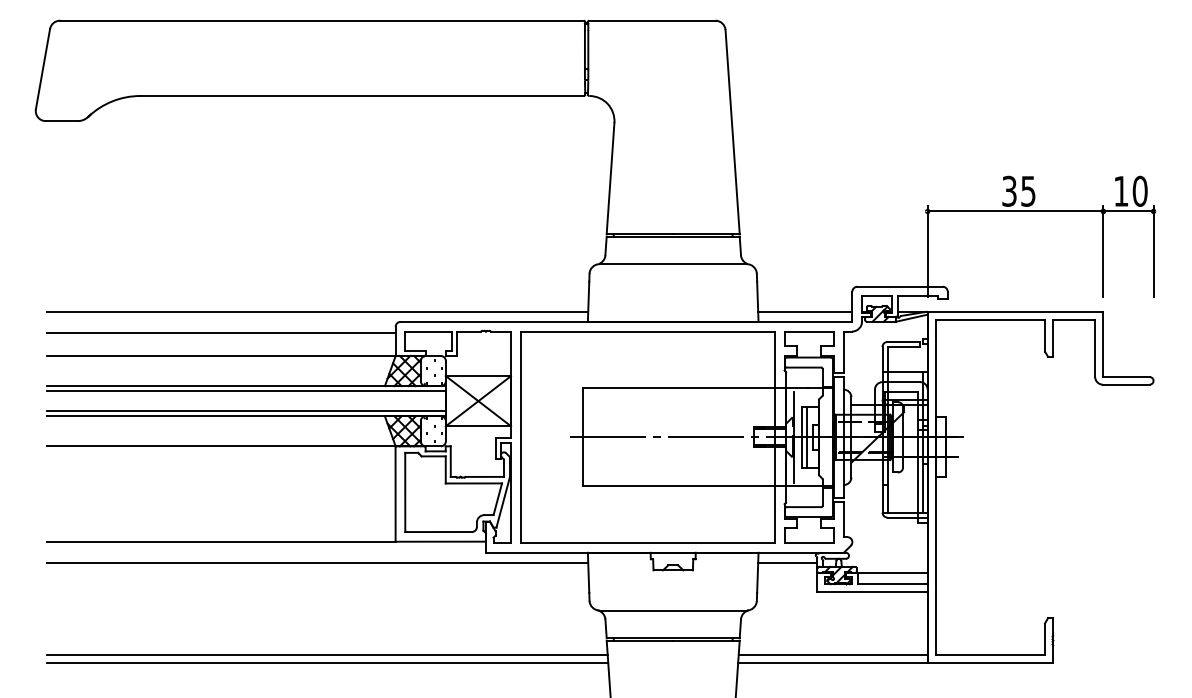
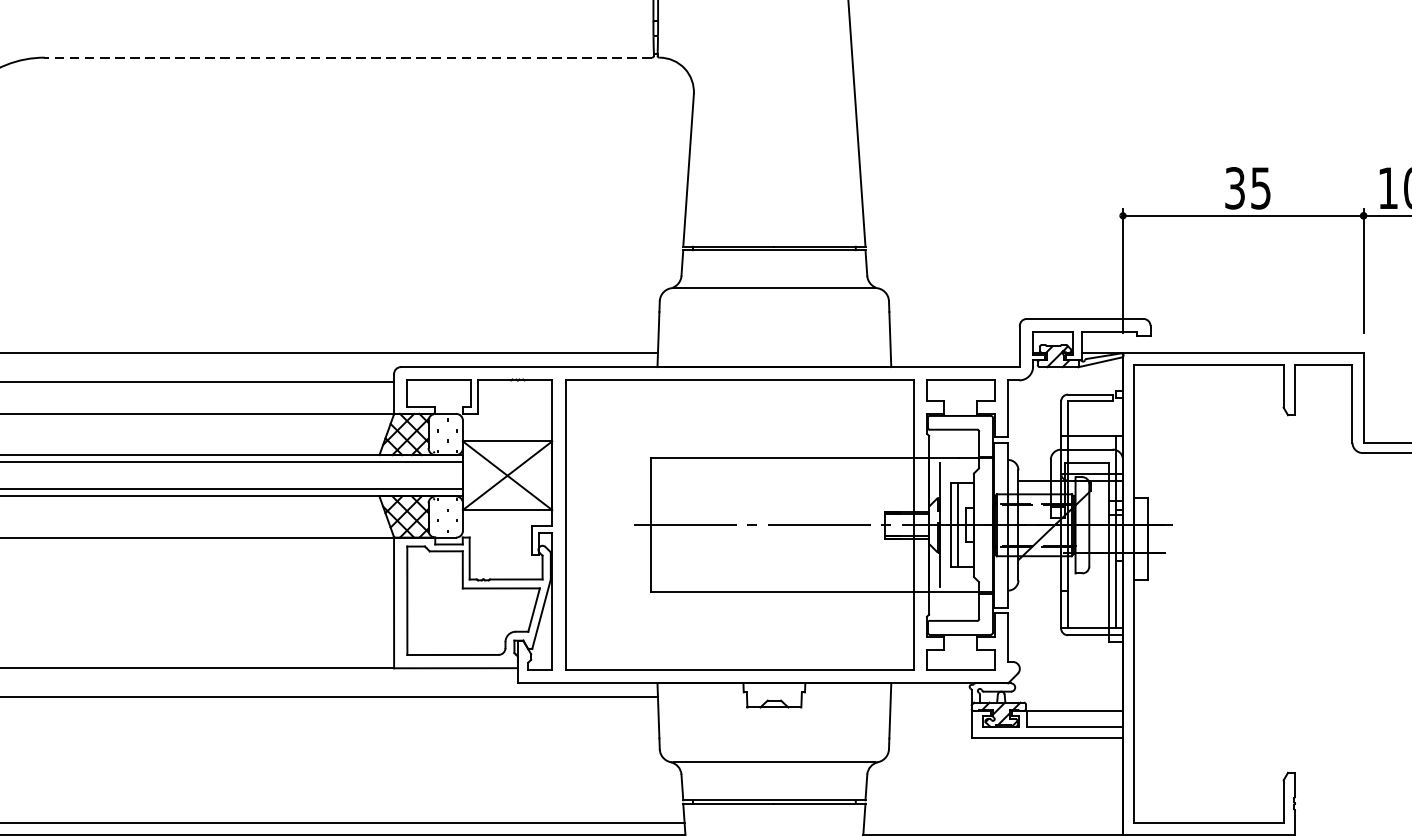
line: (362, 96) -> (348, 58), solid -> dashed
line: (805, 311) -> (955, 352), removed
line: (787, 562) -> (930, 696), removed
line: (832, 655) -> (992, 824), removed

